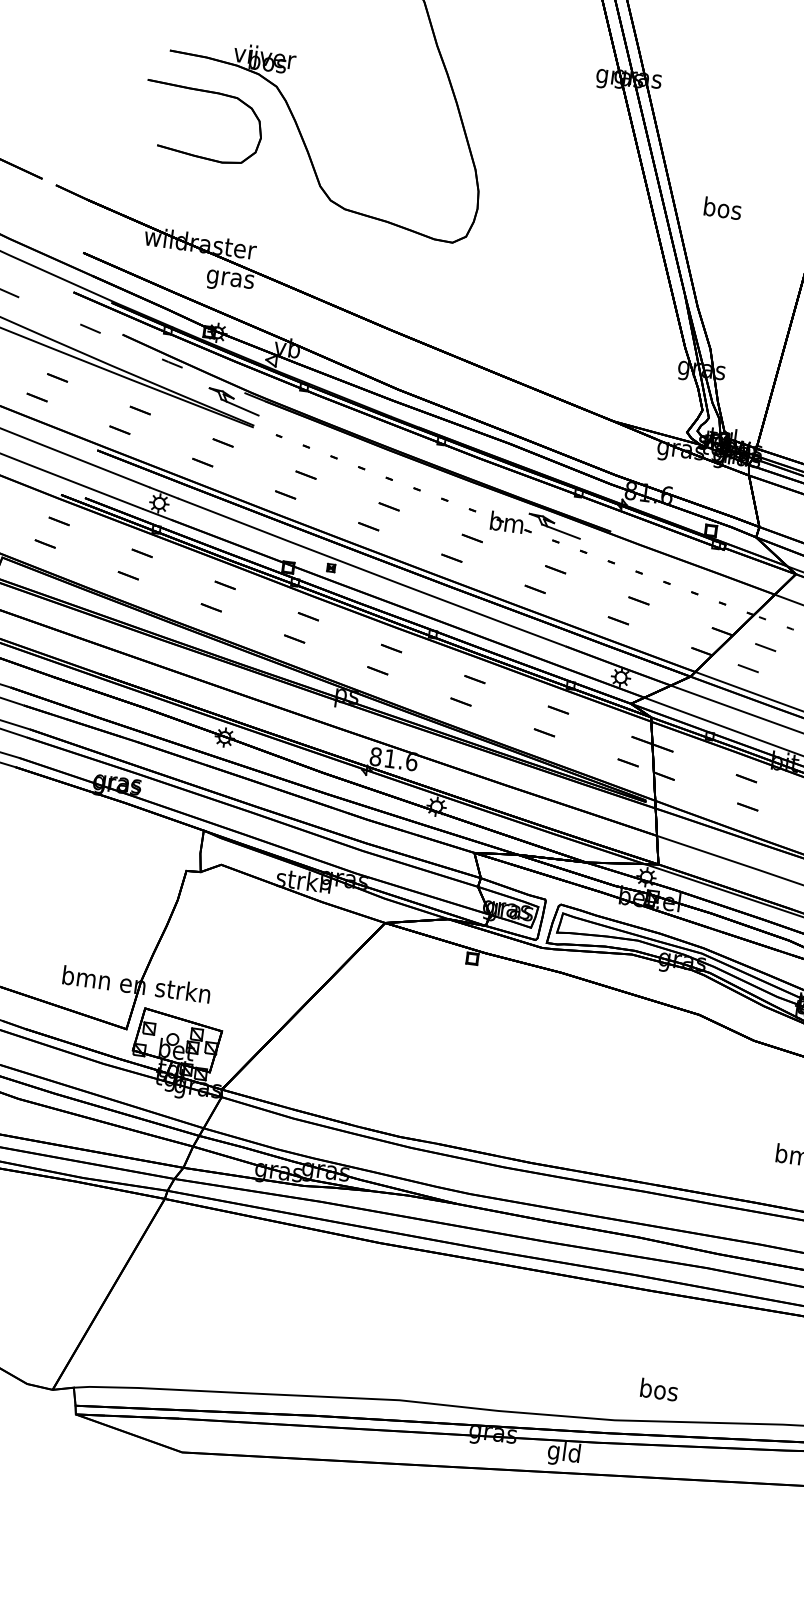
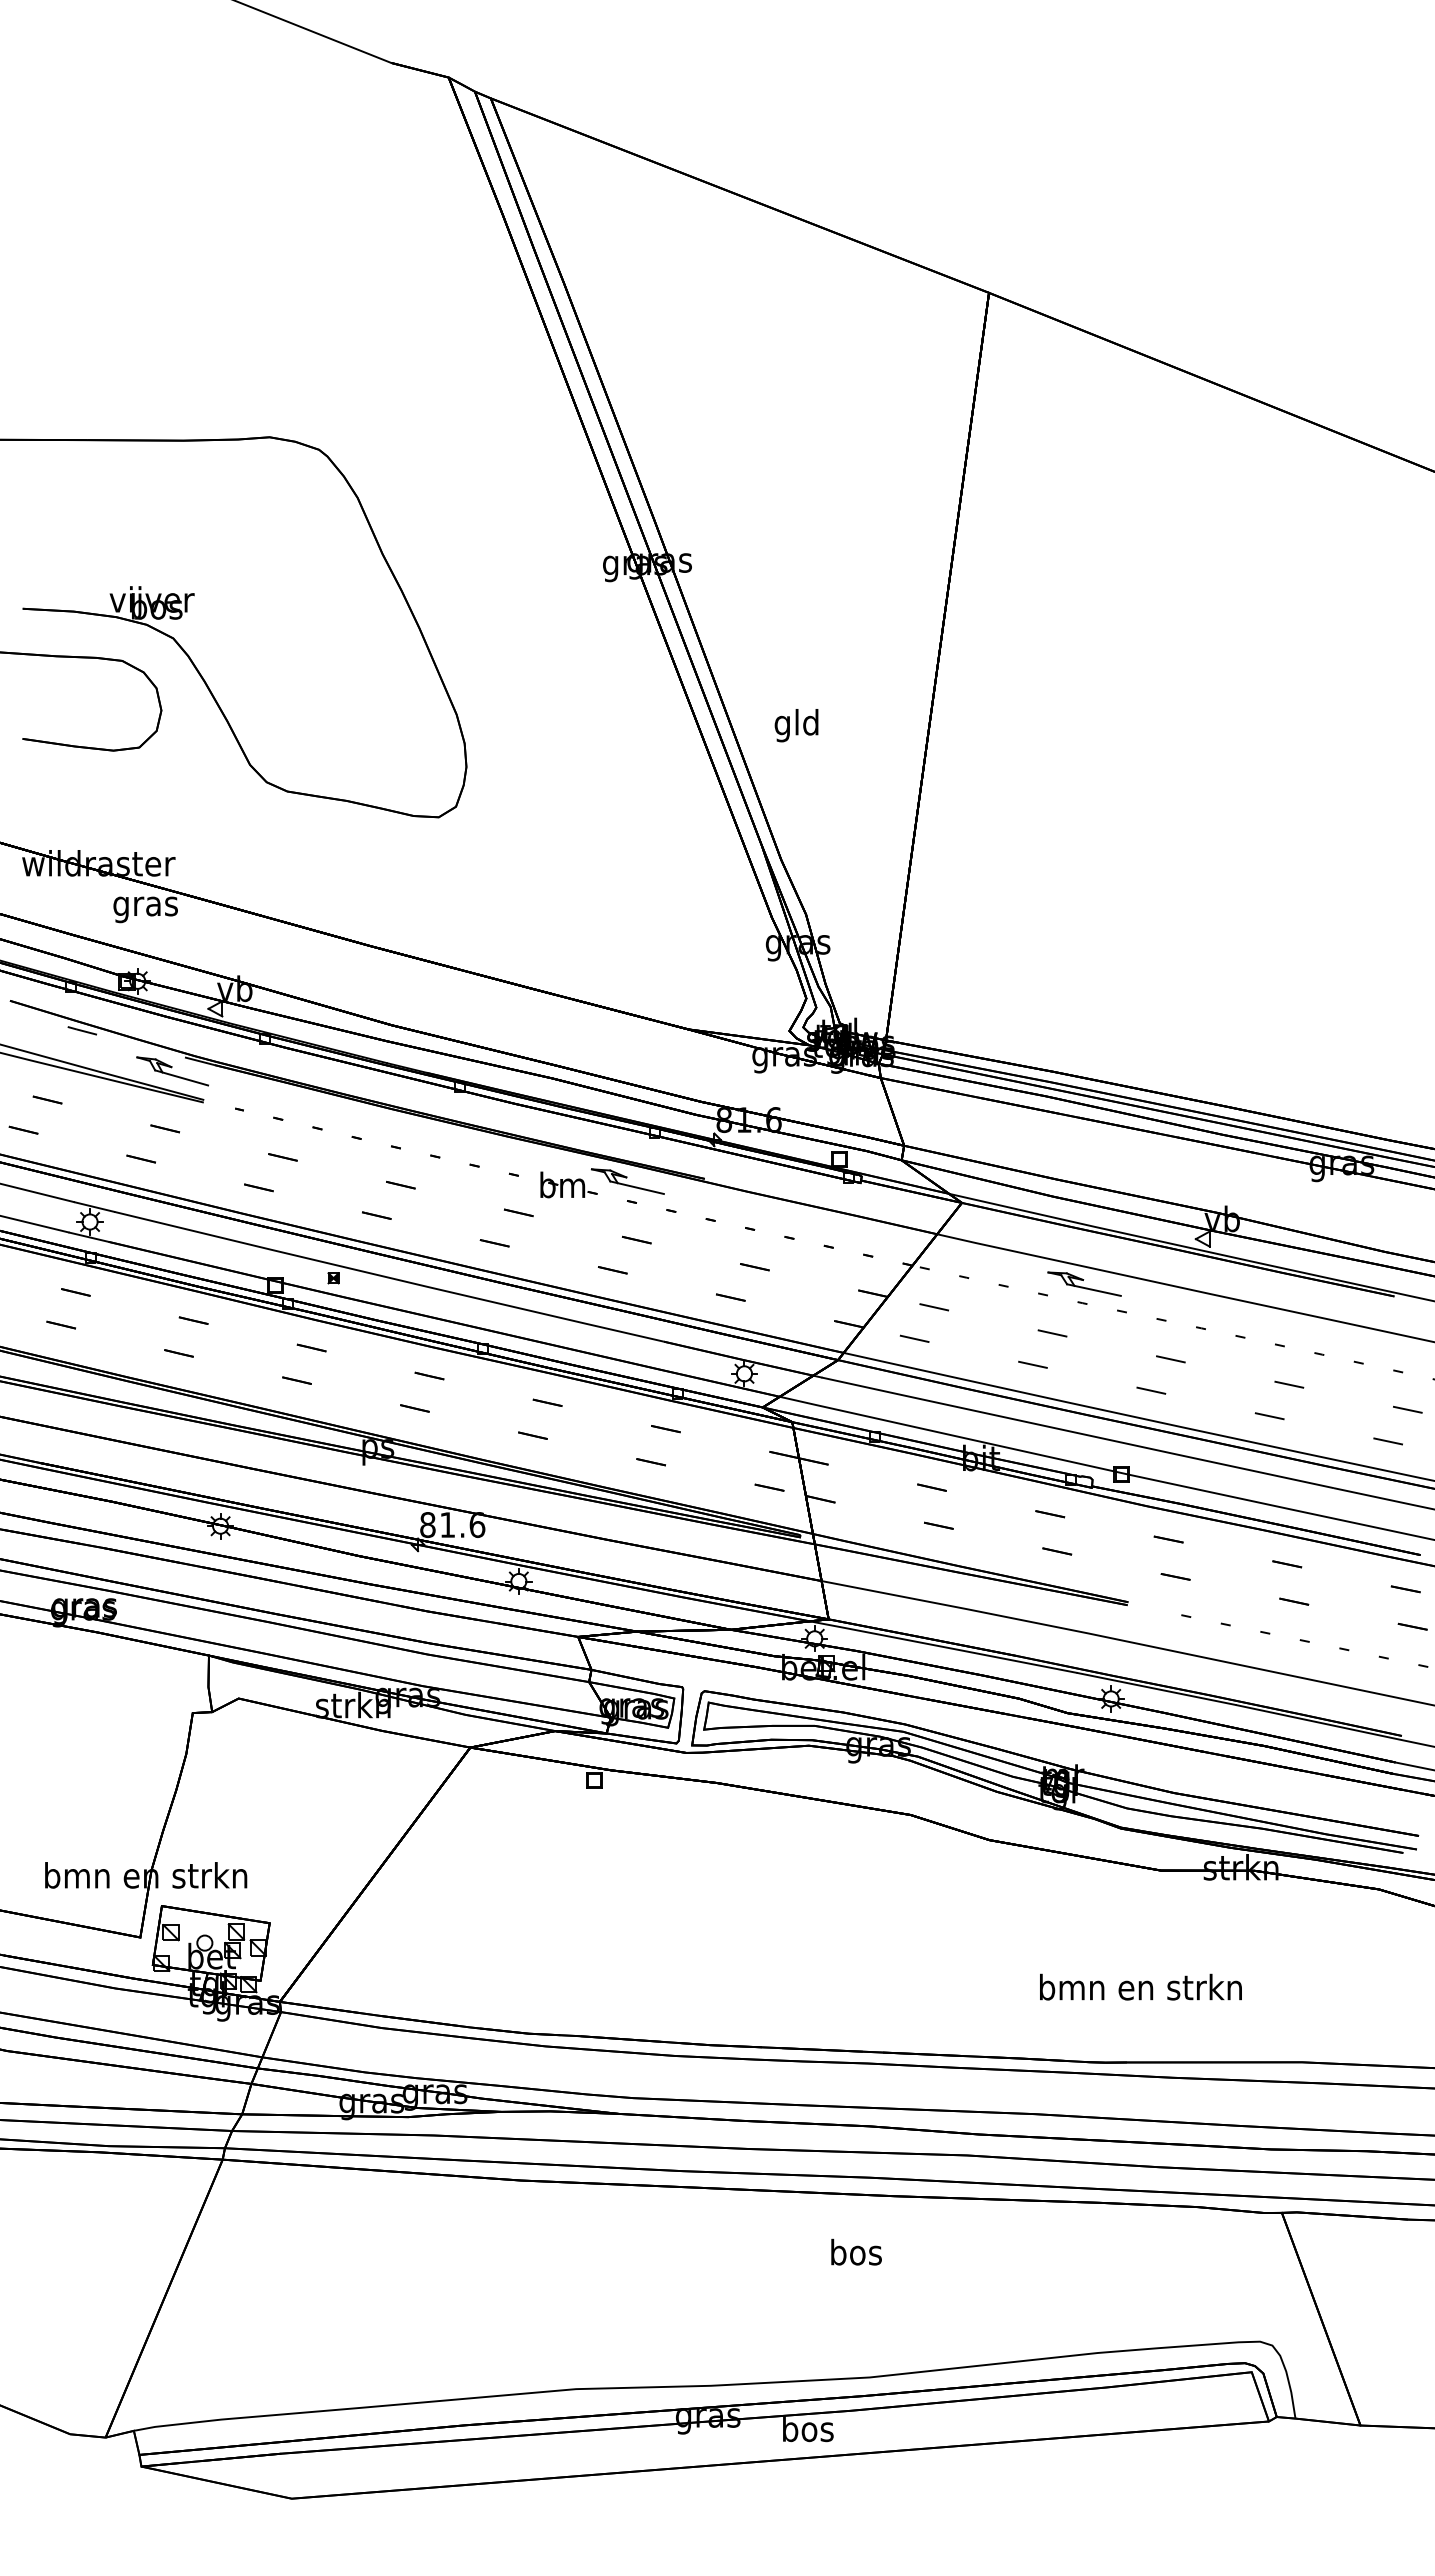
text: (722, 210) -> (797, 725), bos -> gld
text: (659, 1389) -> (856, 2251), moved
text: (564, 1453) -> (808, 2431), gld -> bos

